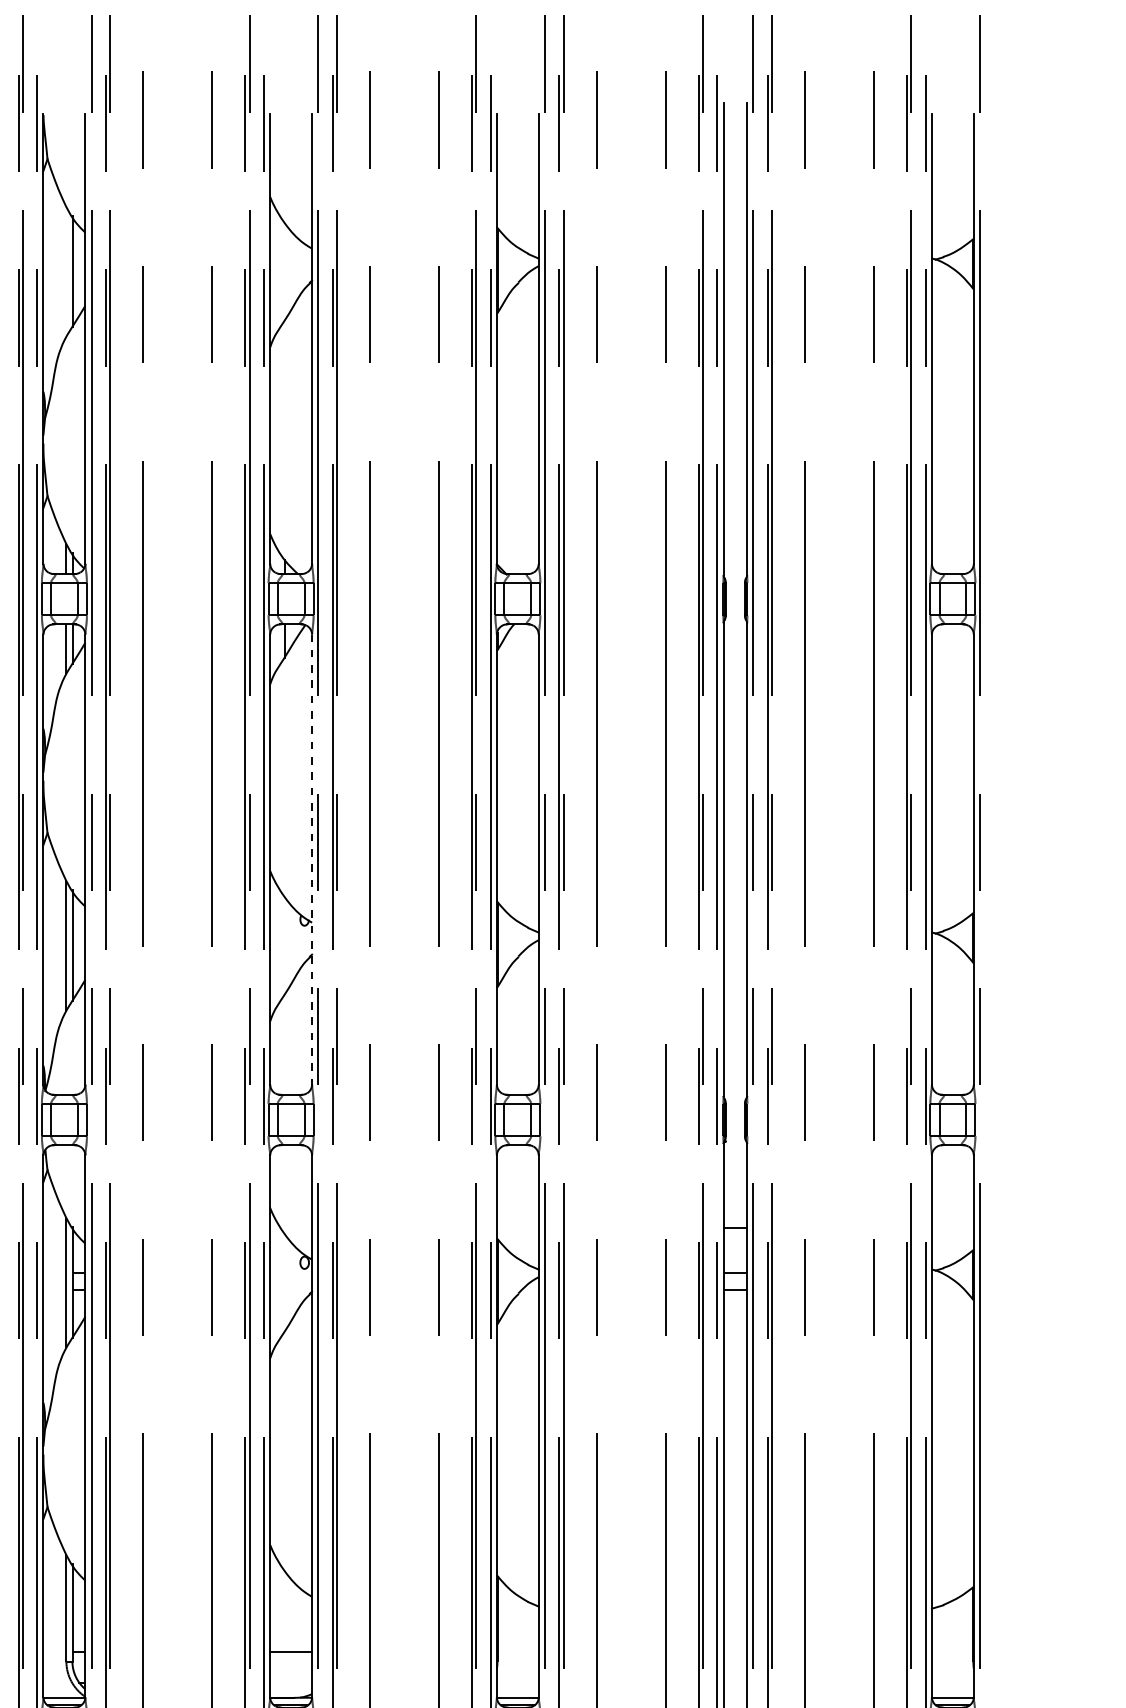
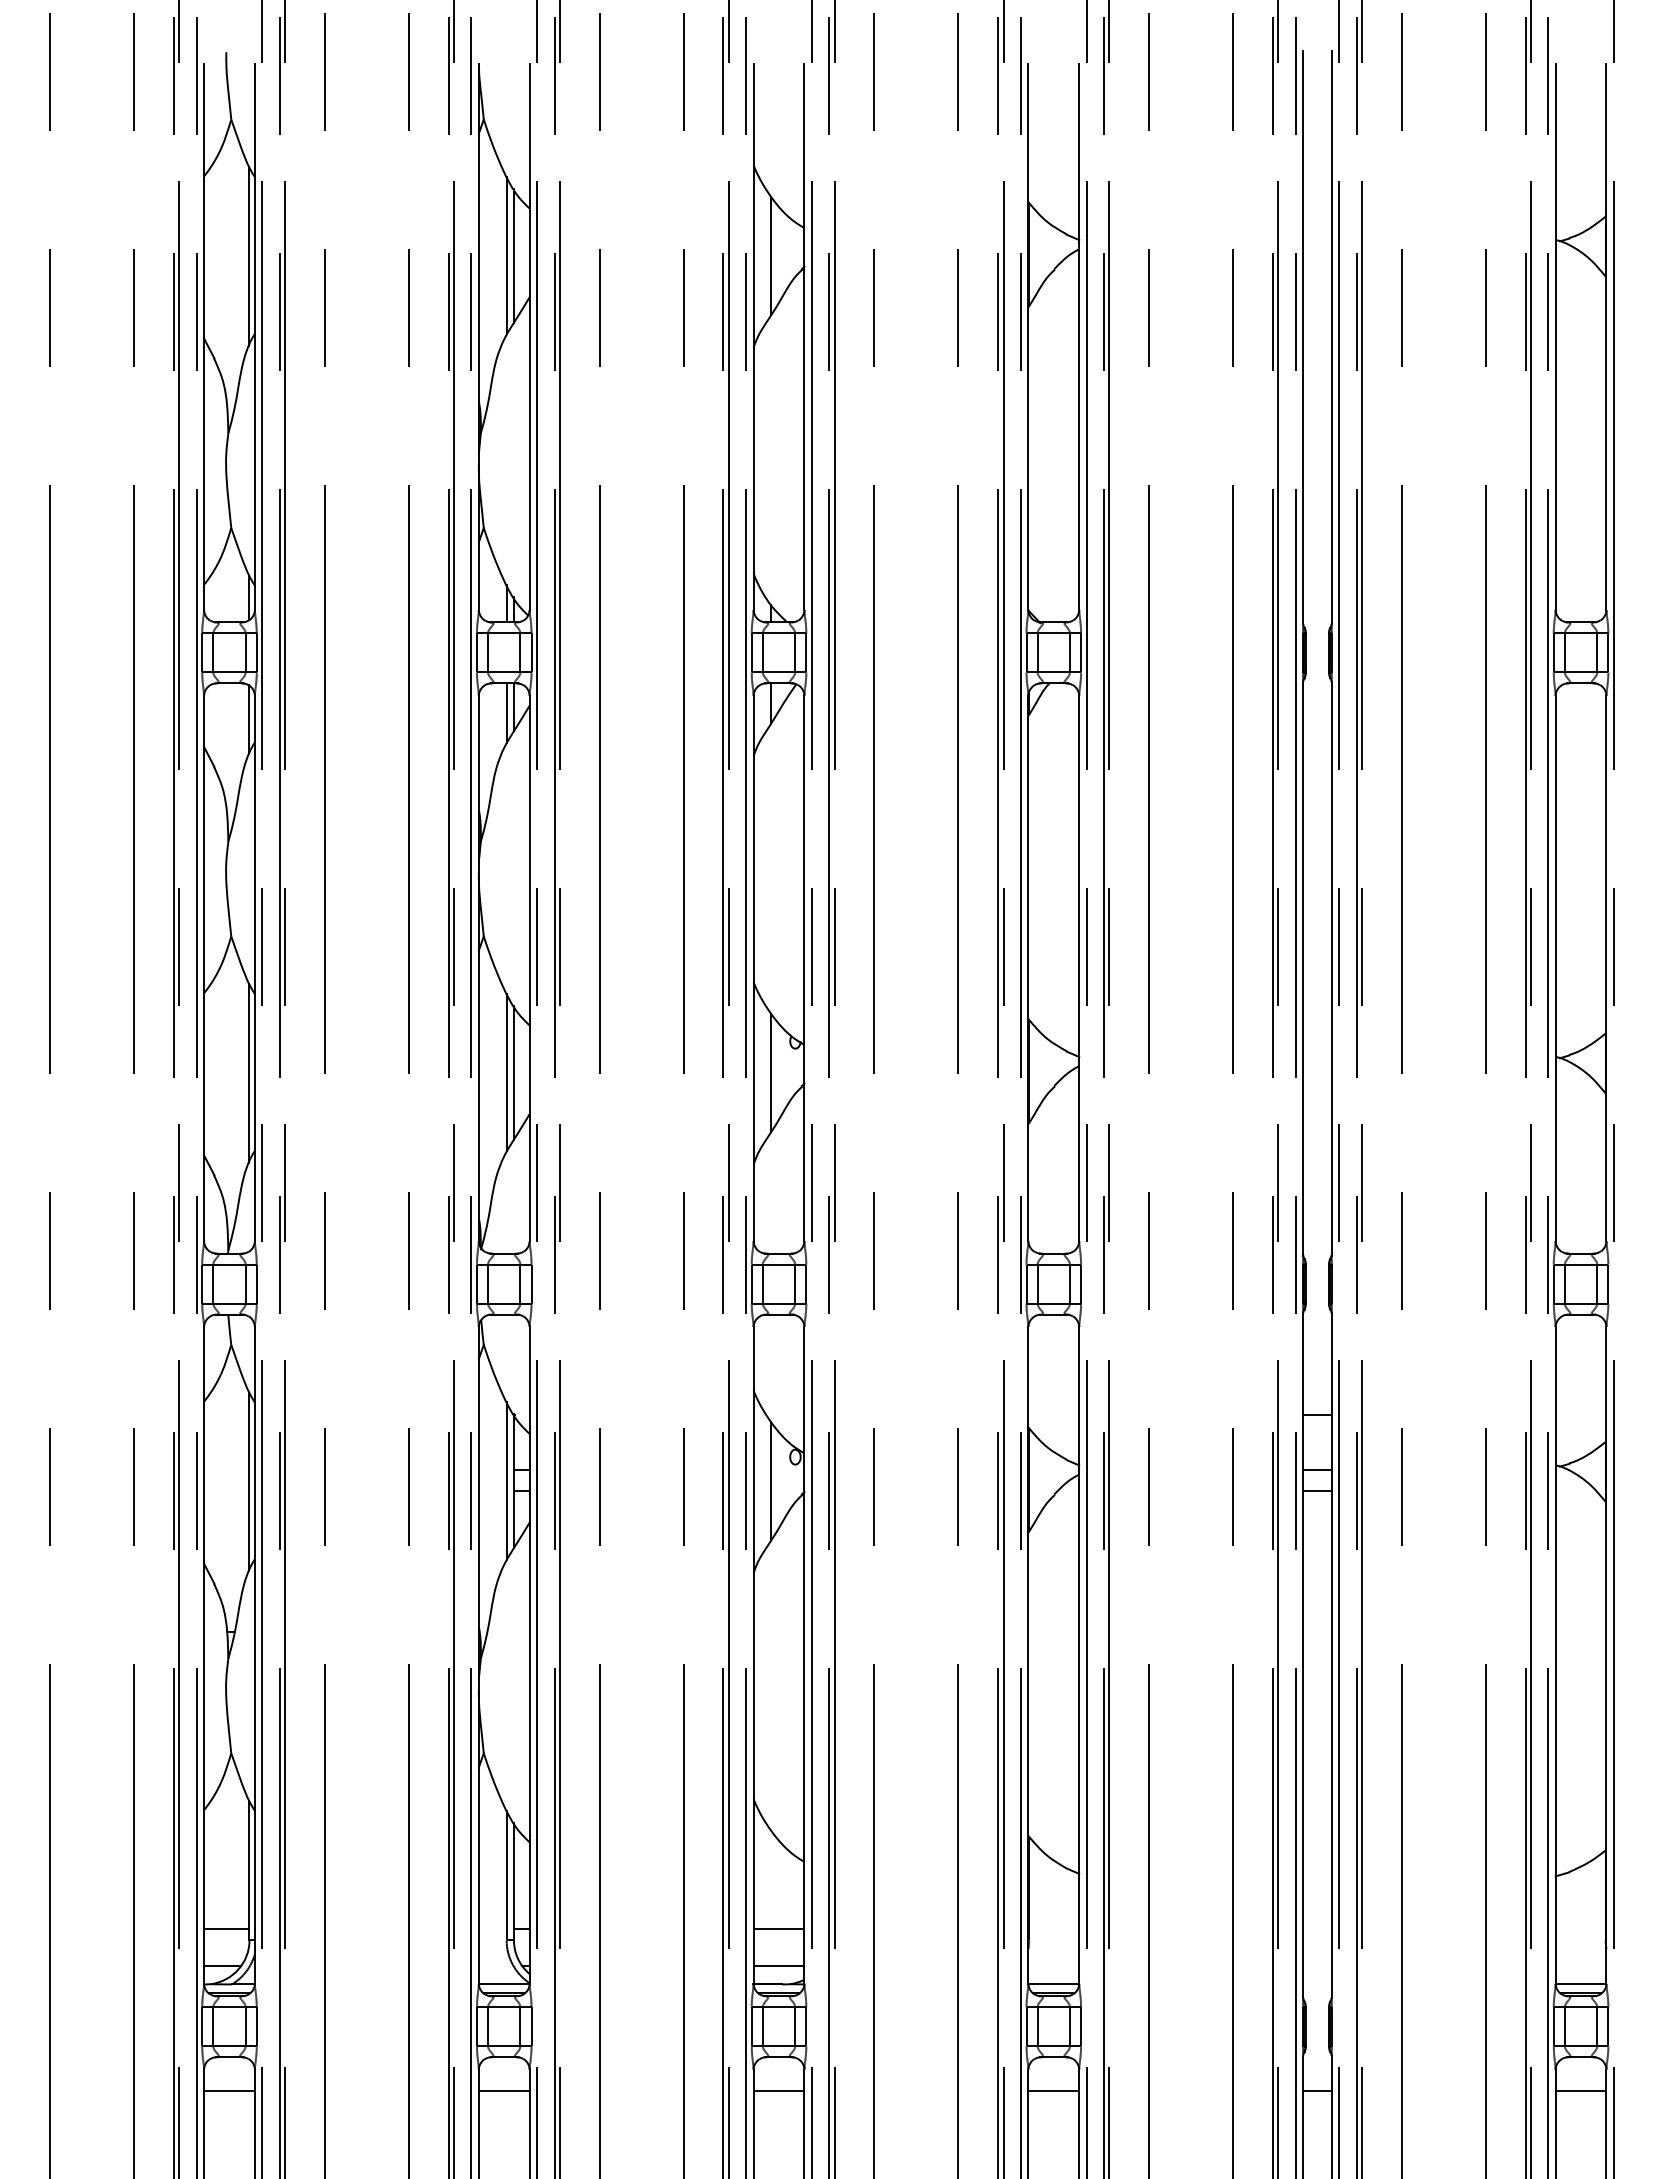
line: (66, 271) -> (506, 255), added
line: (284, 271) -> (771, 255), added
line: (312, 859) -> (804, 968), dashed -> solid
line: (284, 945) -> (771, 1072), added
line: (284, 1282) -> (771, 1481), added
line: (290, 1682) -> (778, 1965), added

